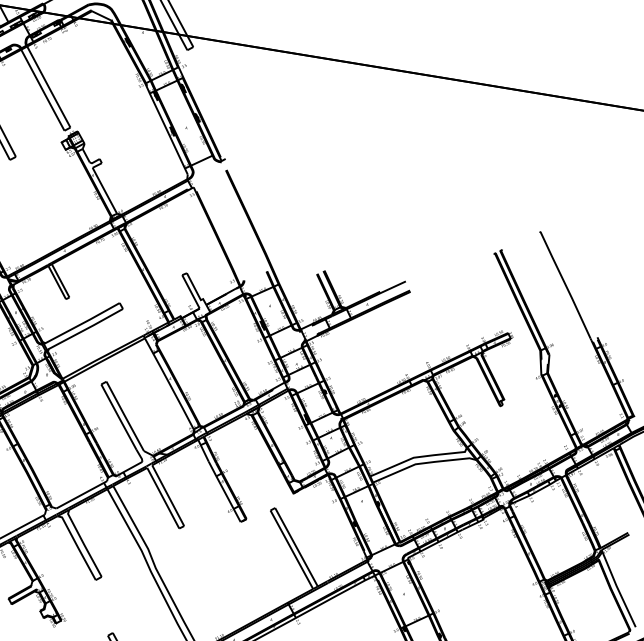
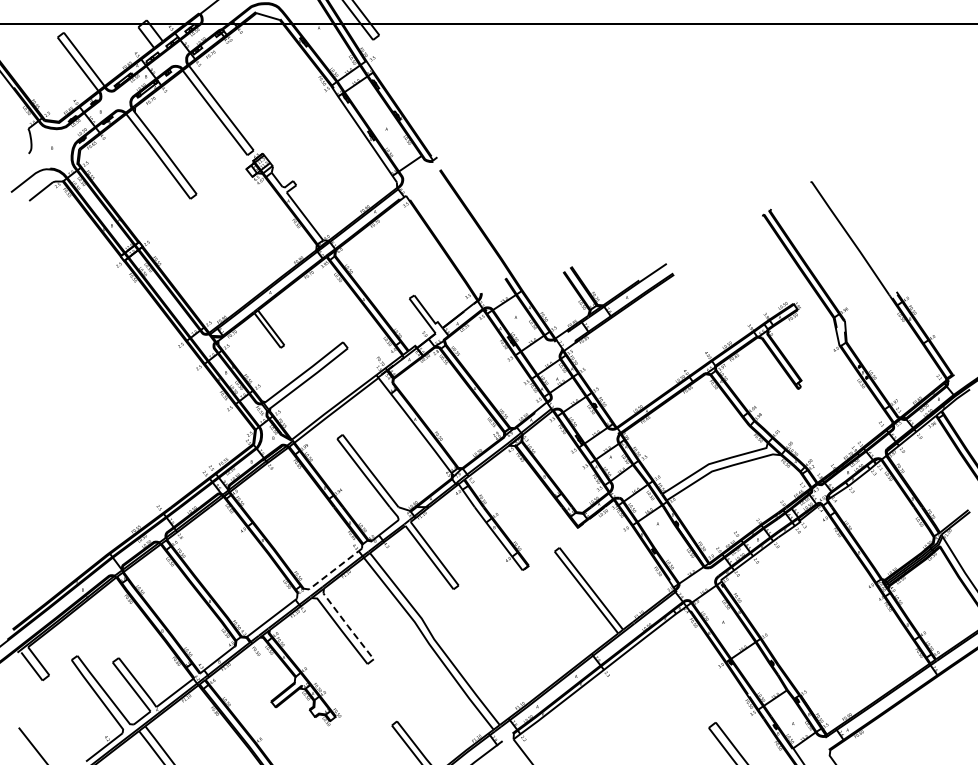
line: (81, 494) -> (335, 568), solid -> dashed
line: (84, 544) -> (347, 625), solid -> dashed

